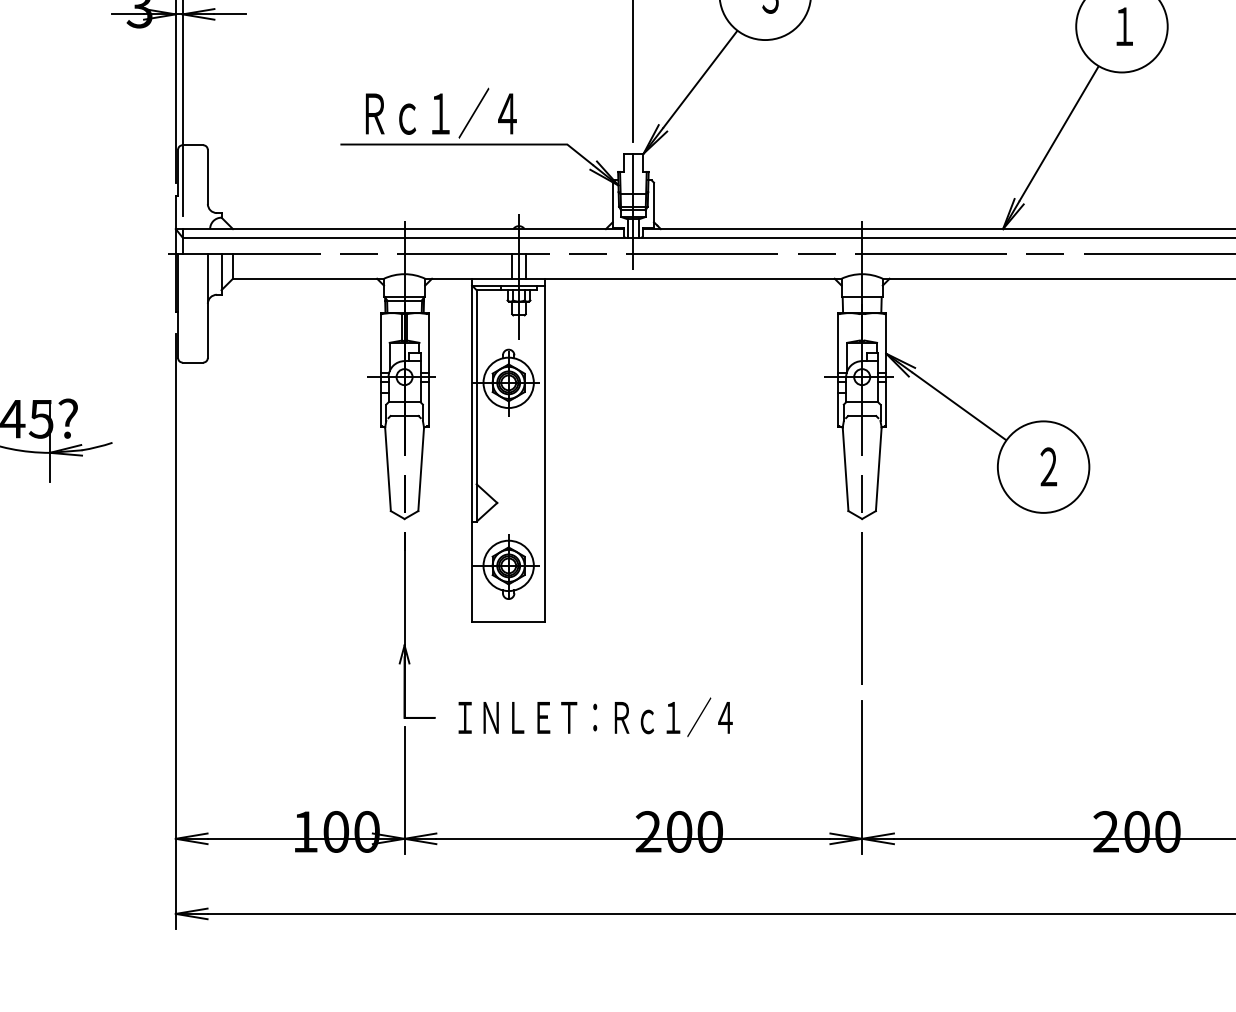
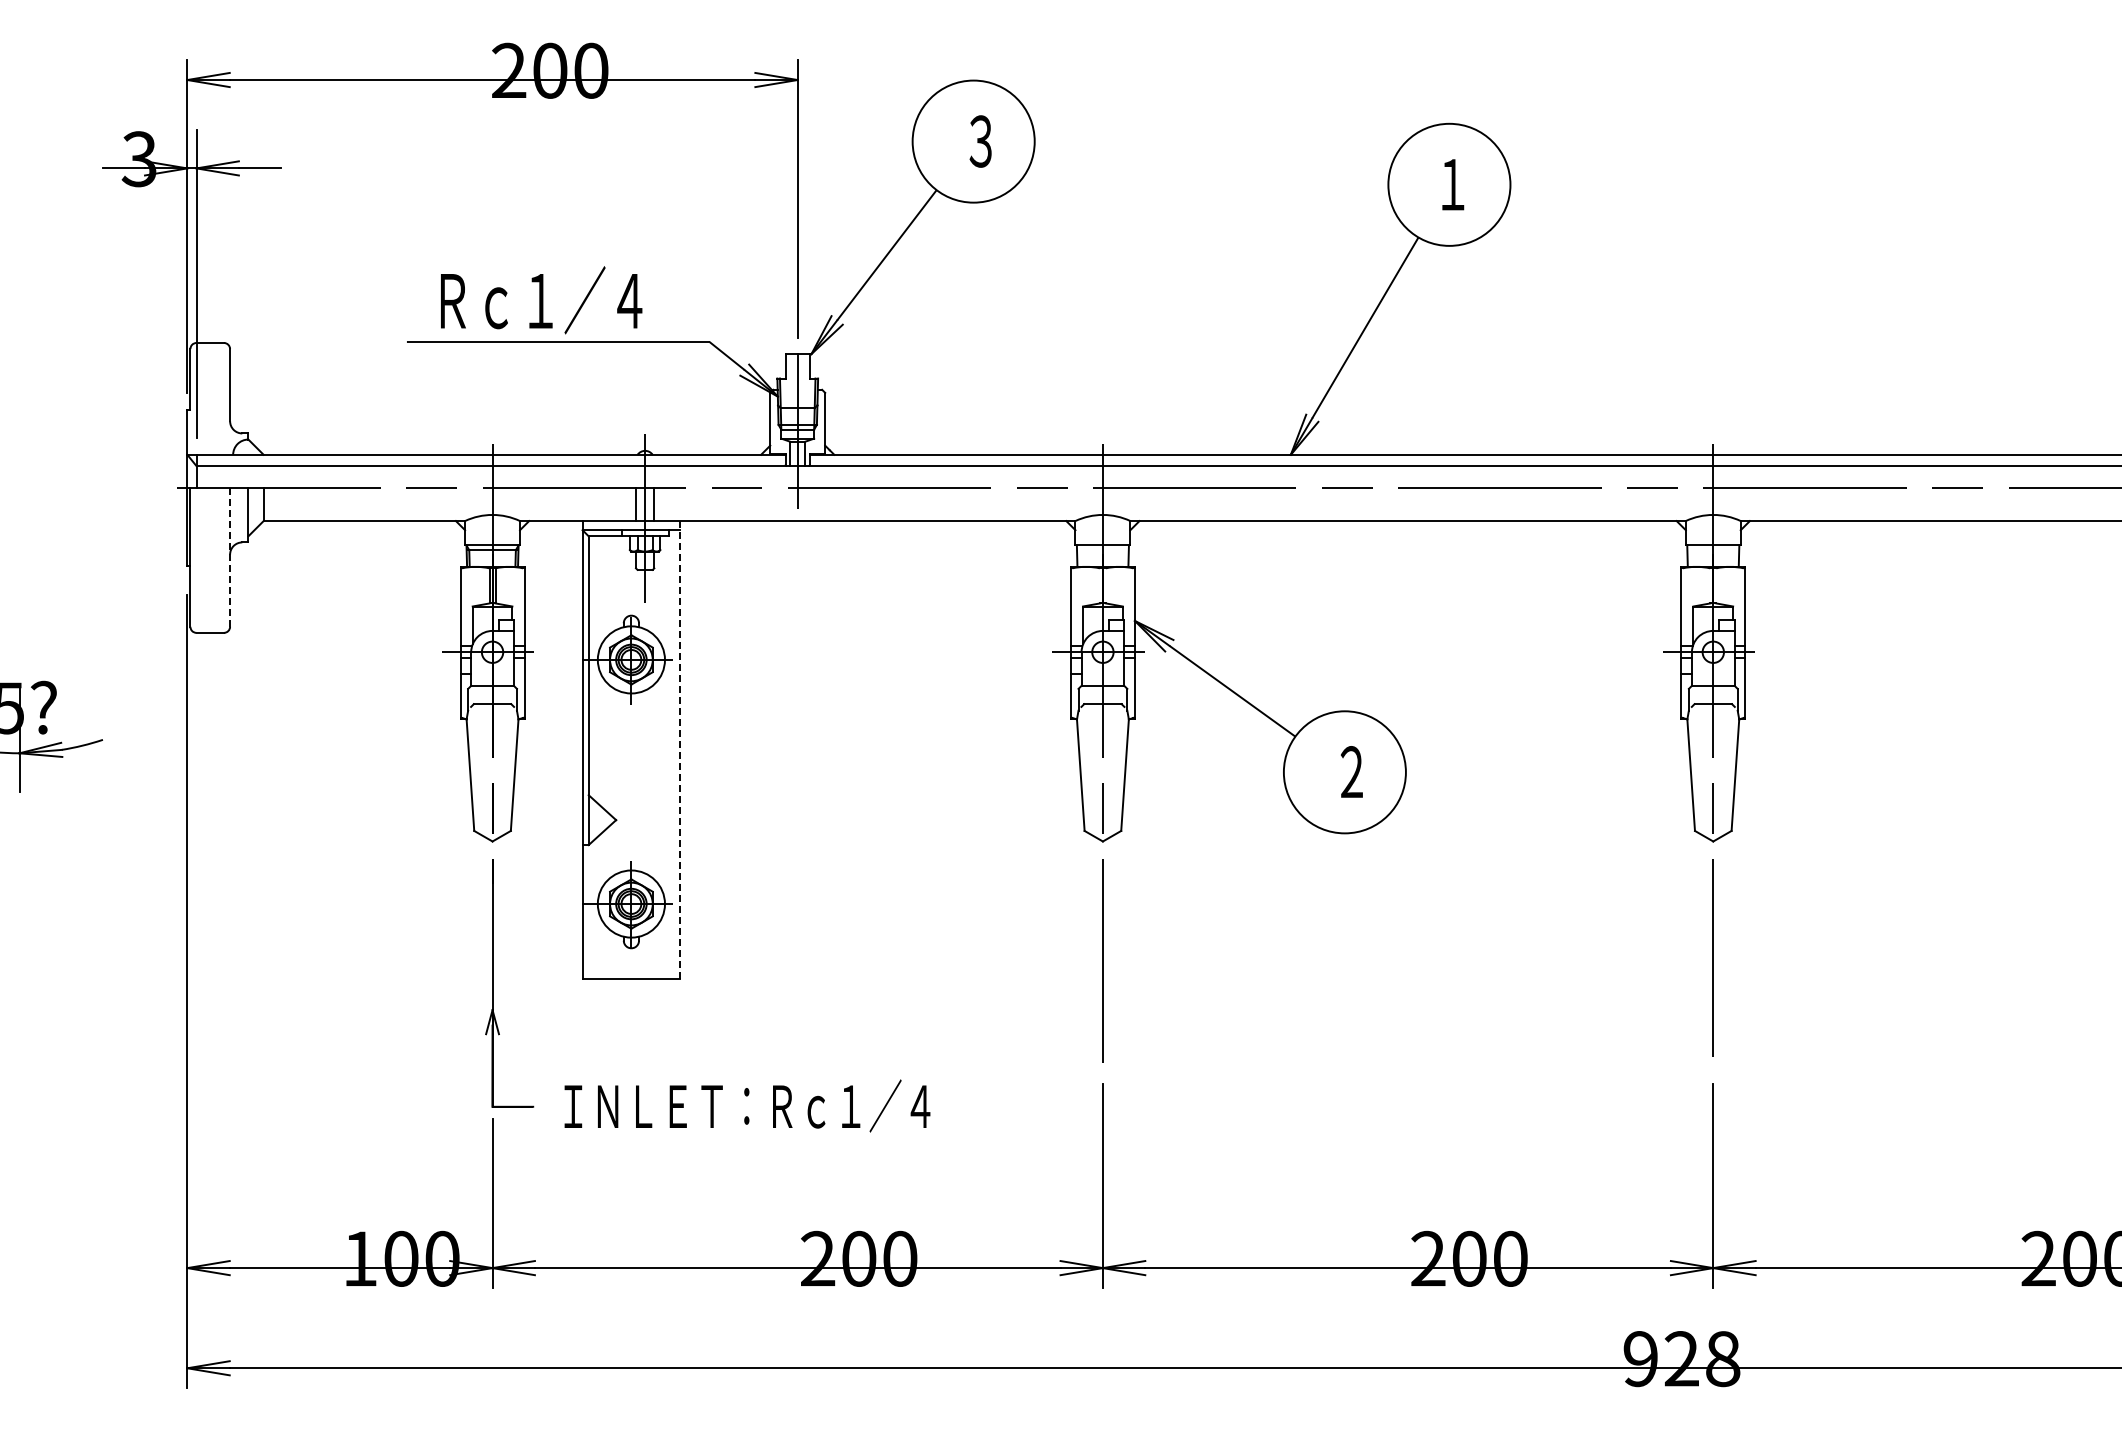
line: (208, 305) -> (230, 556), solid -> dashed
line: (545, 450) -> (680, 749), solid -> dashed

